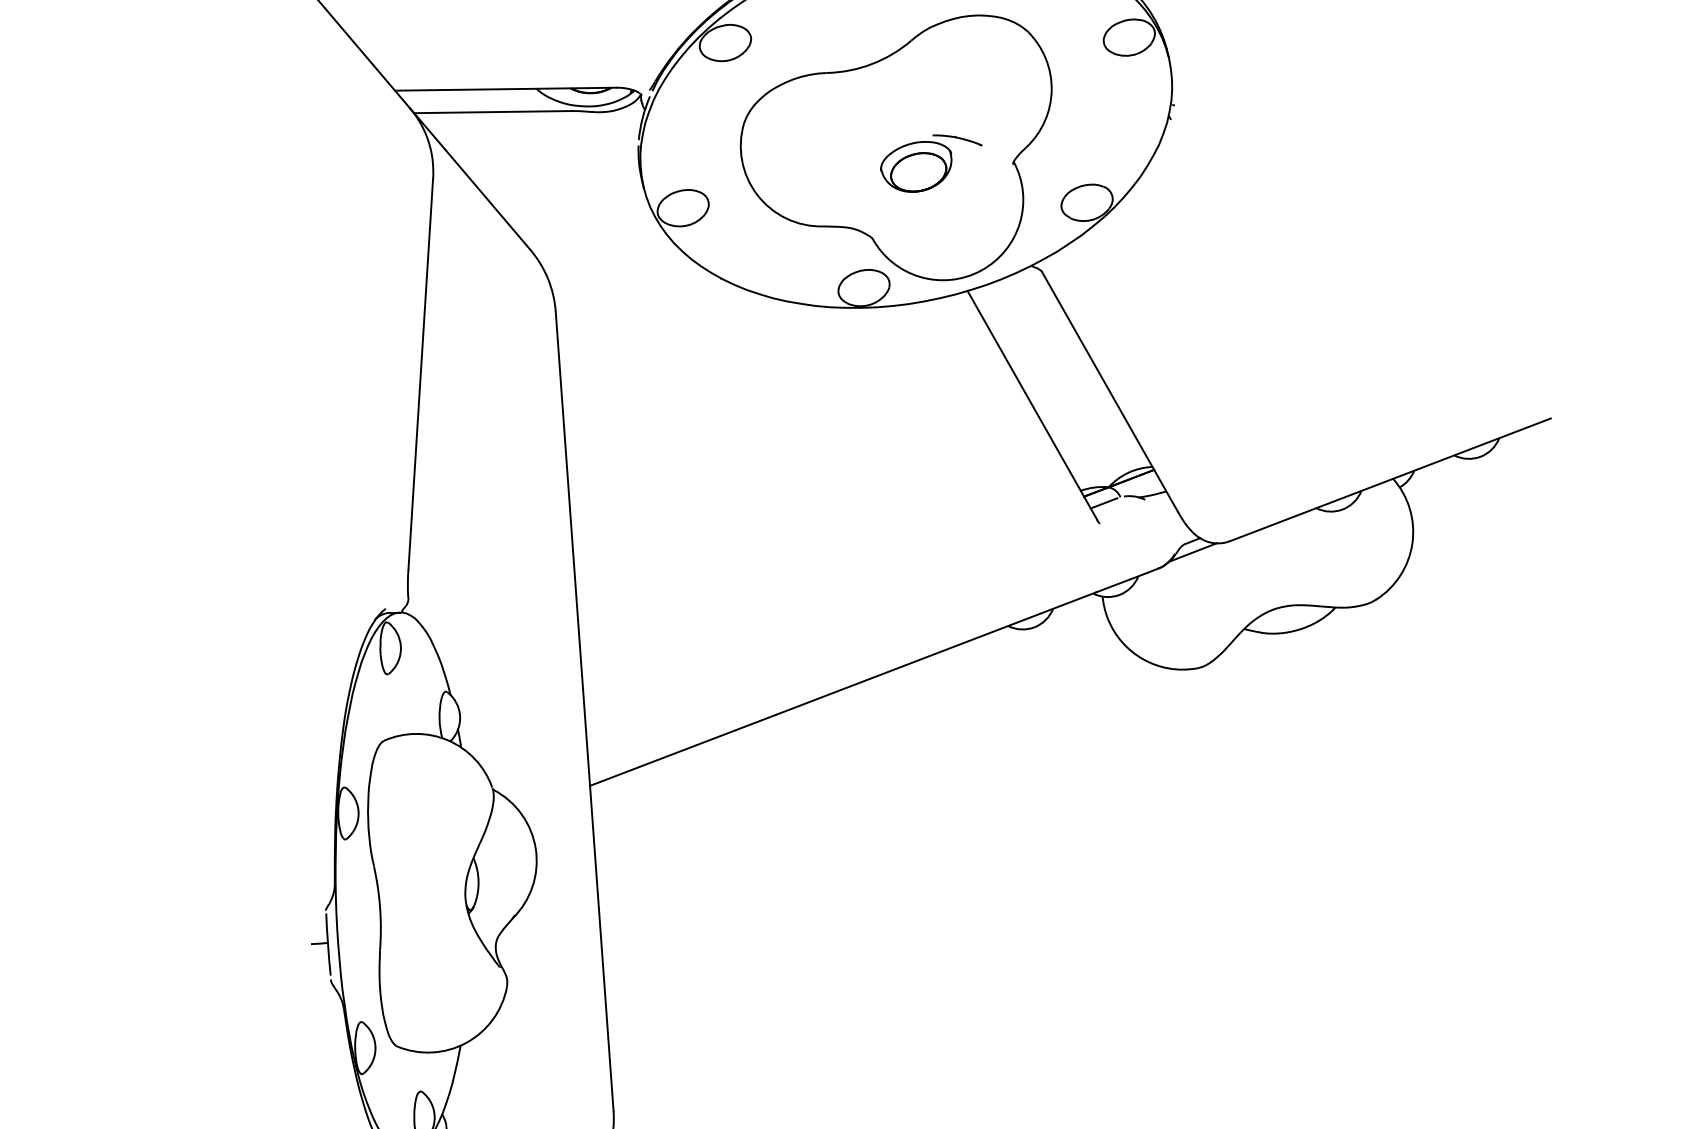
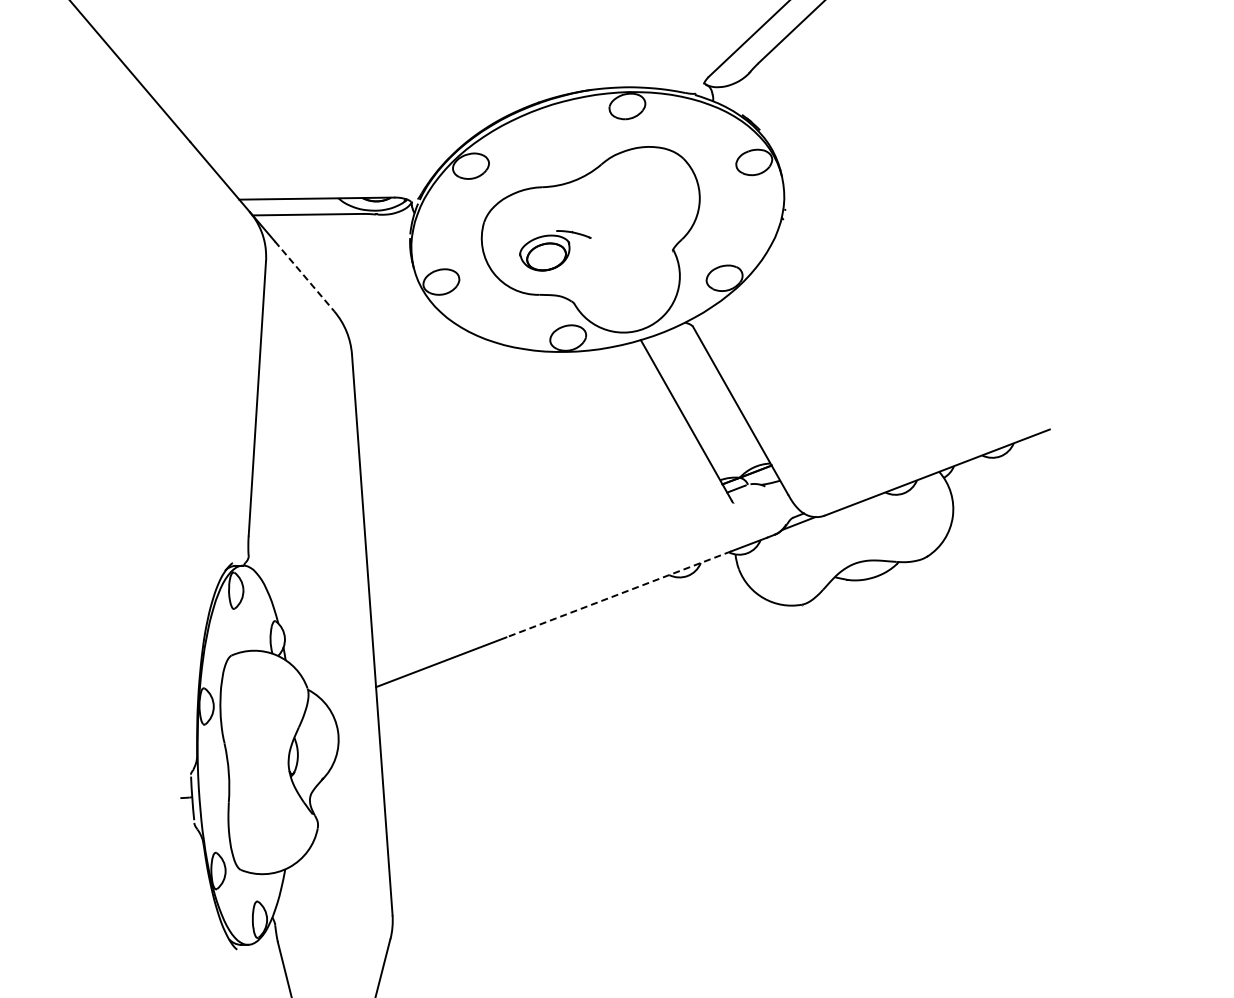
part: (931, 163) -> (555, 250), moved
line: (487, 200) -> (304, 276), solid -> dashed
line: (935, 653) -> (618, 594), solid -> dashed

